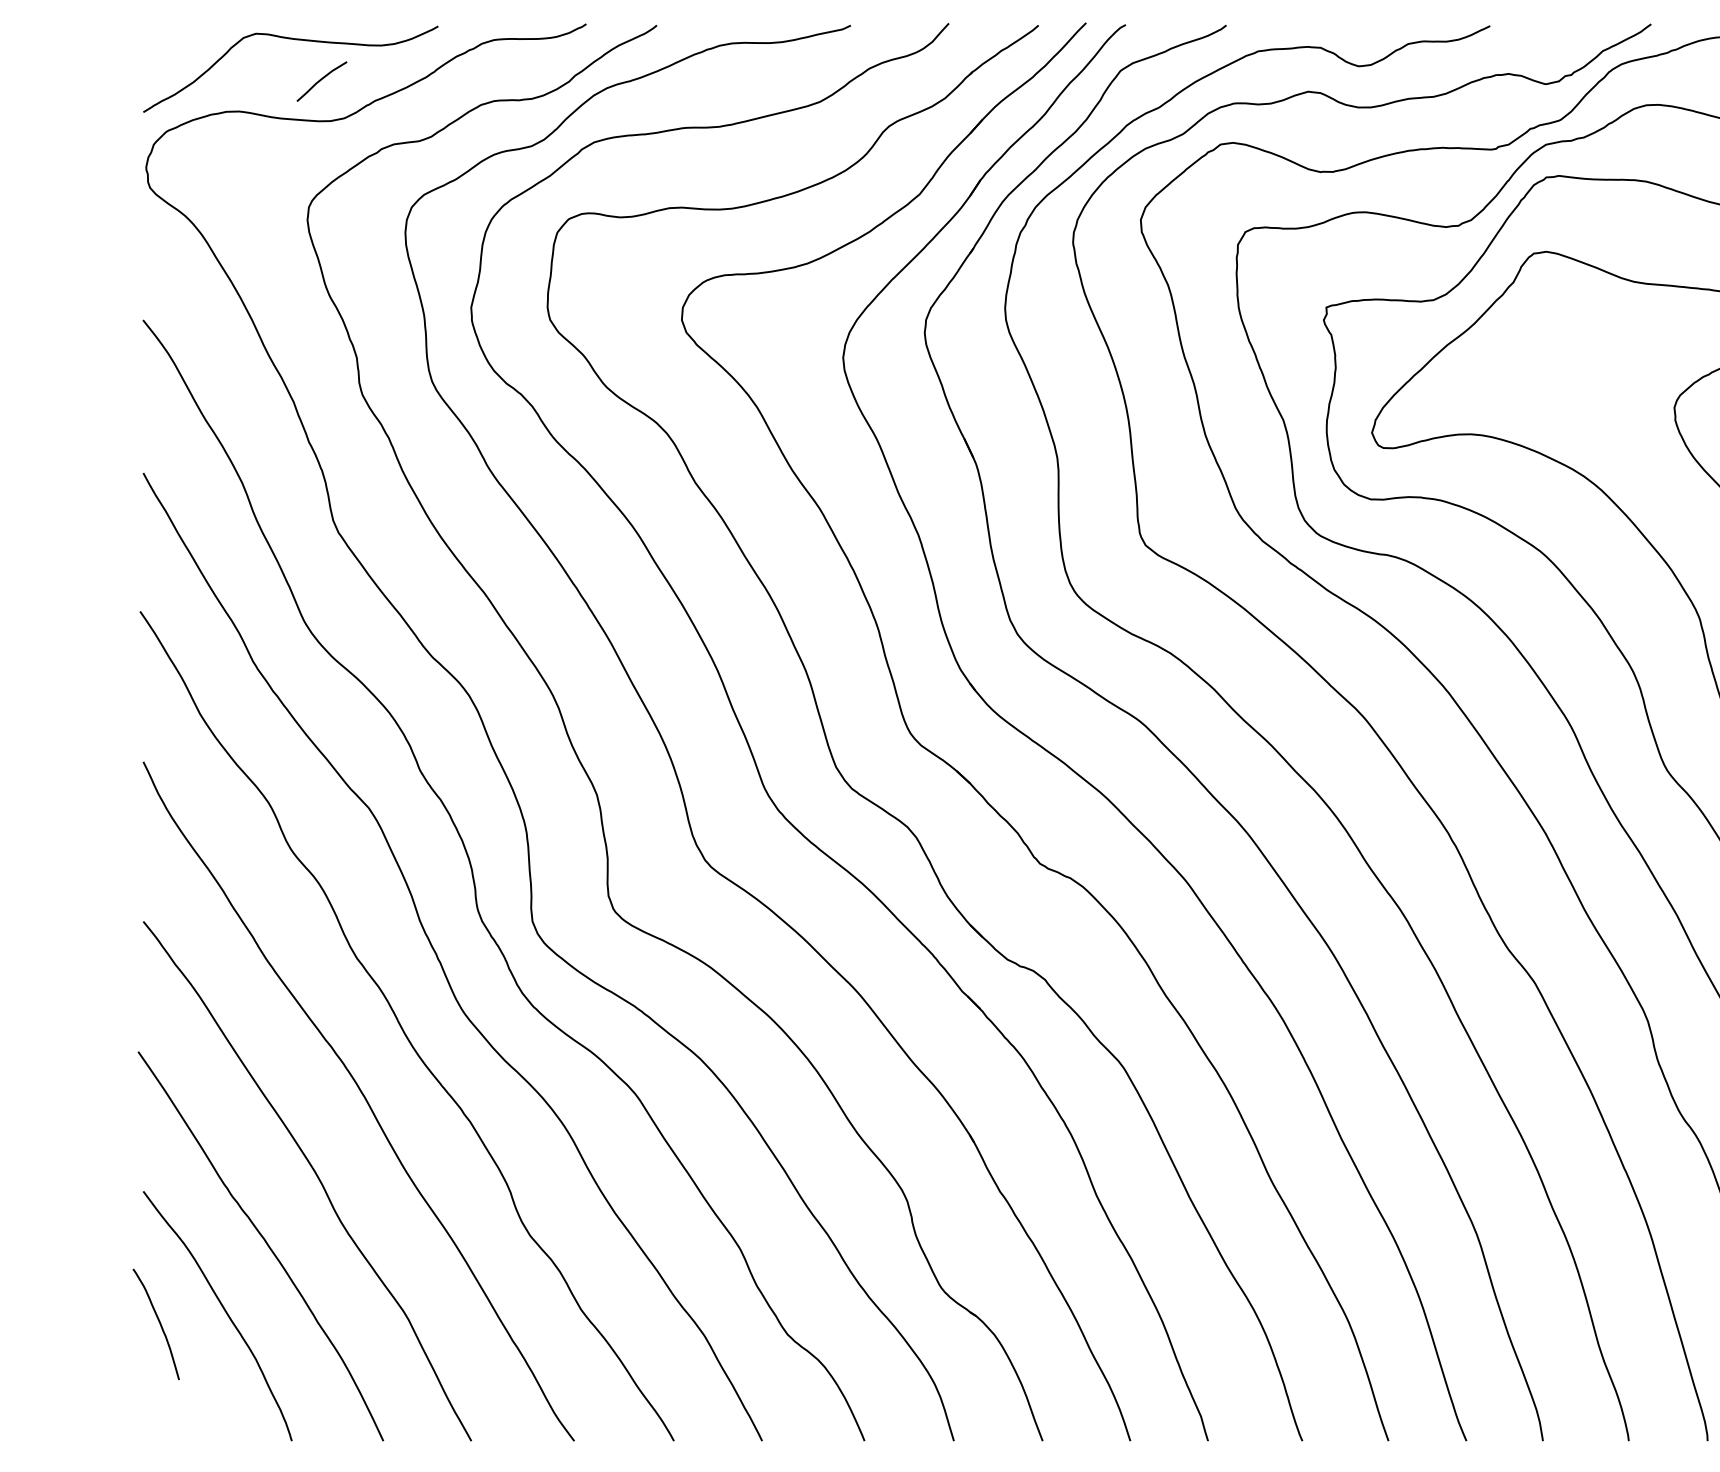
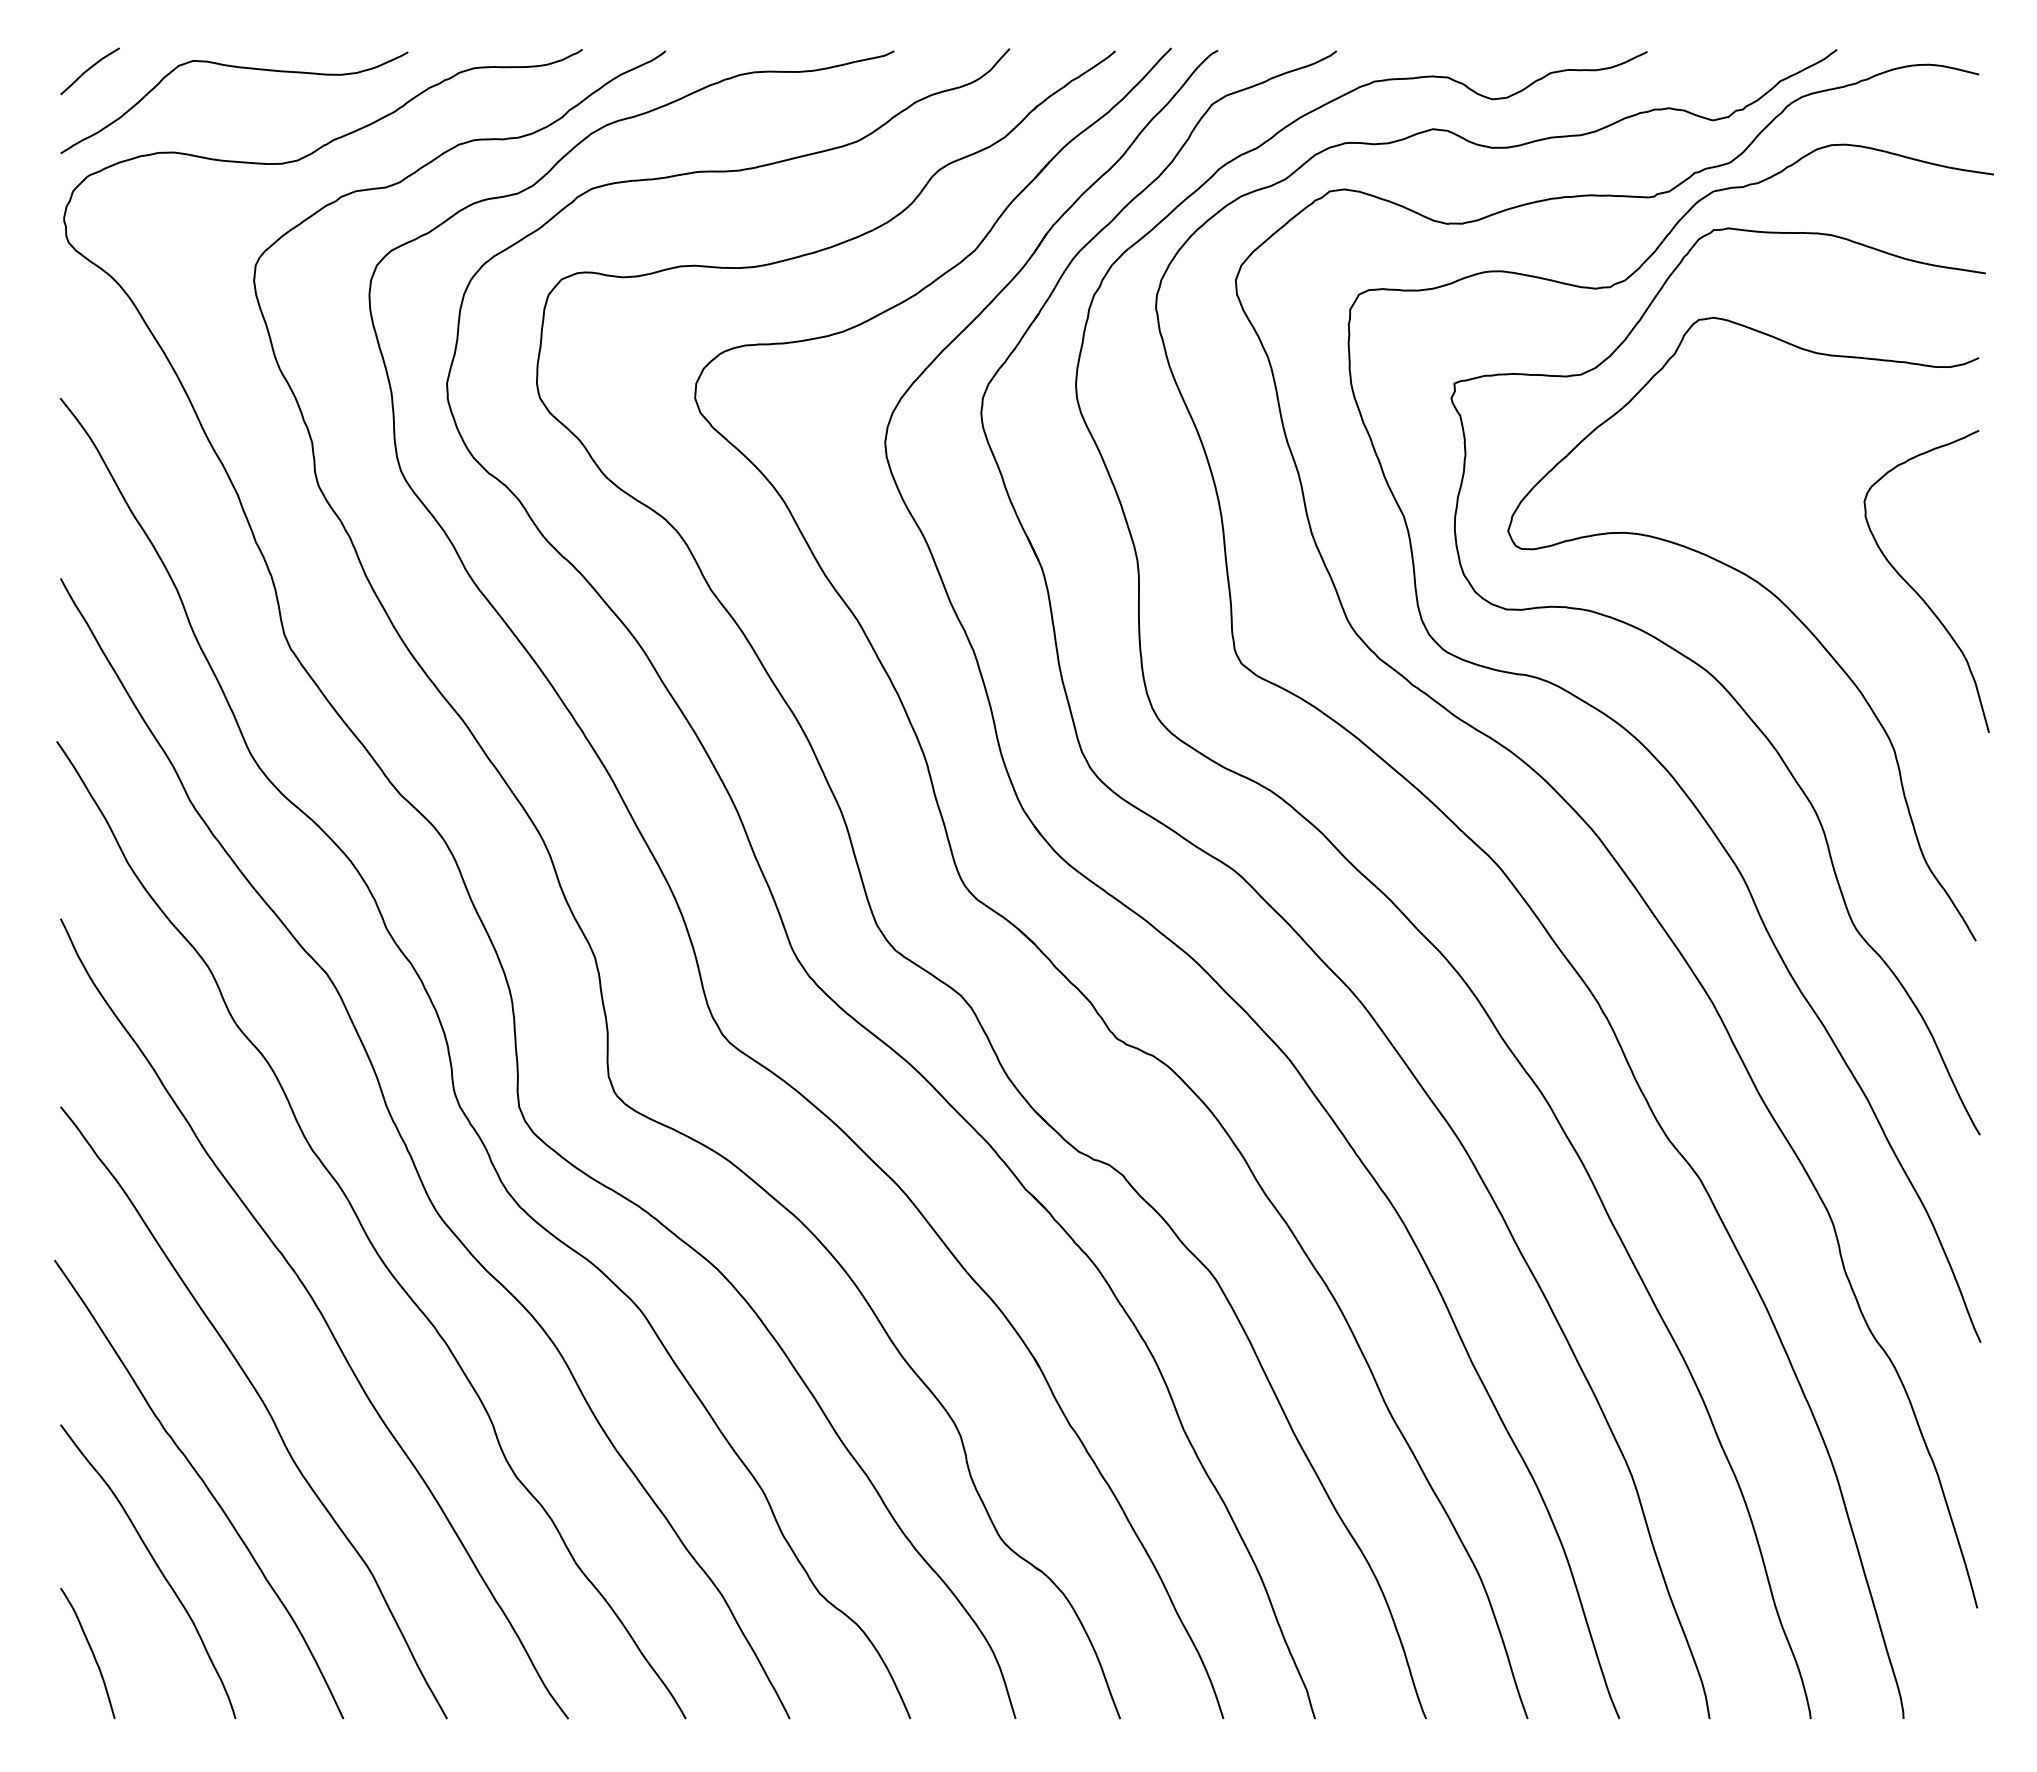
curve: (320, 80) -> (88, 70), moved
curve: (159, 1323) -> (91, 1652), moved

